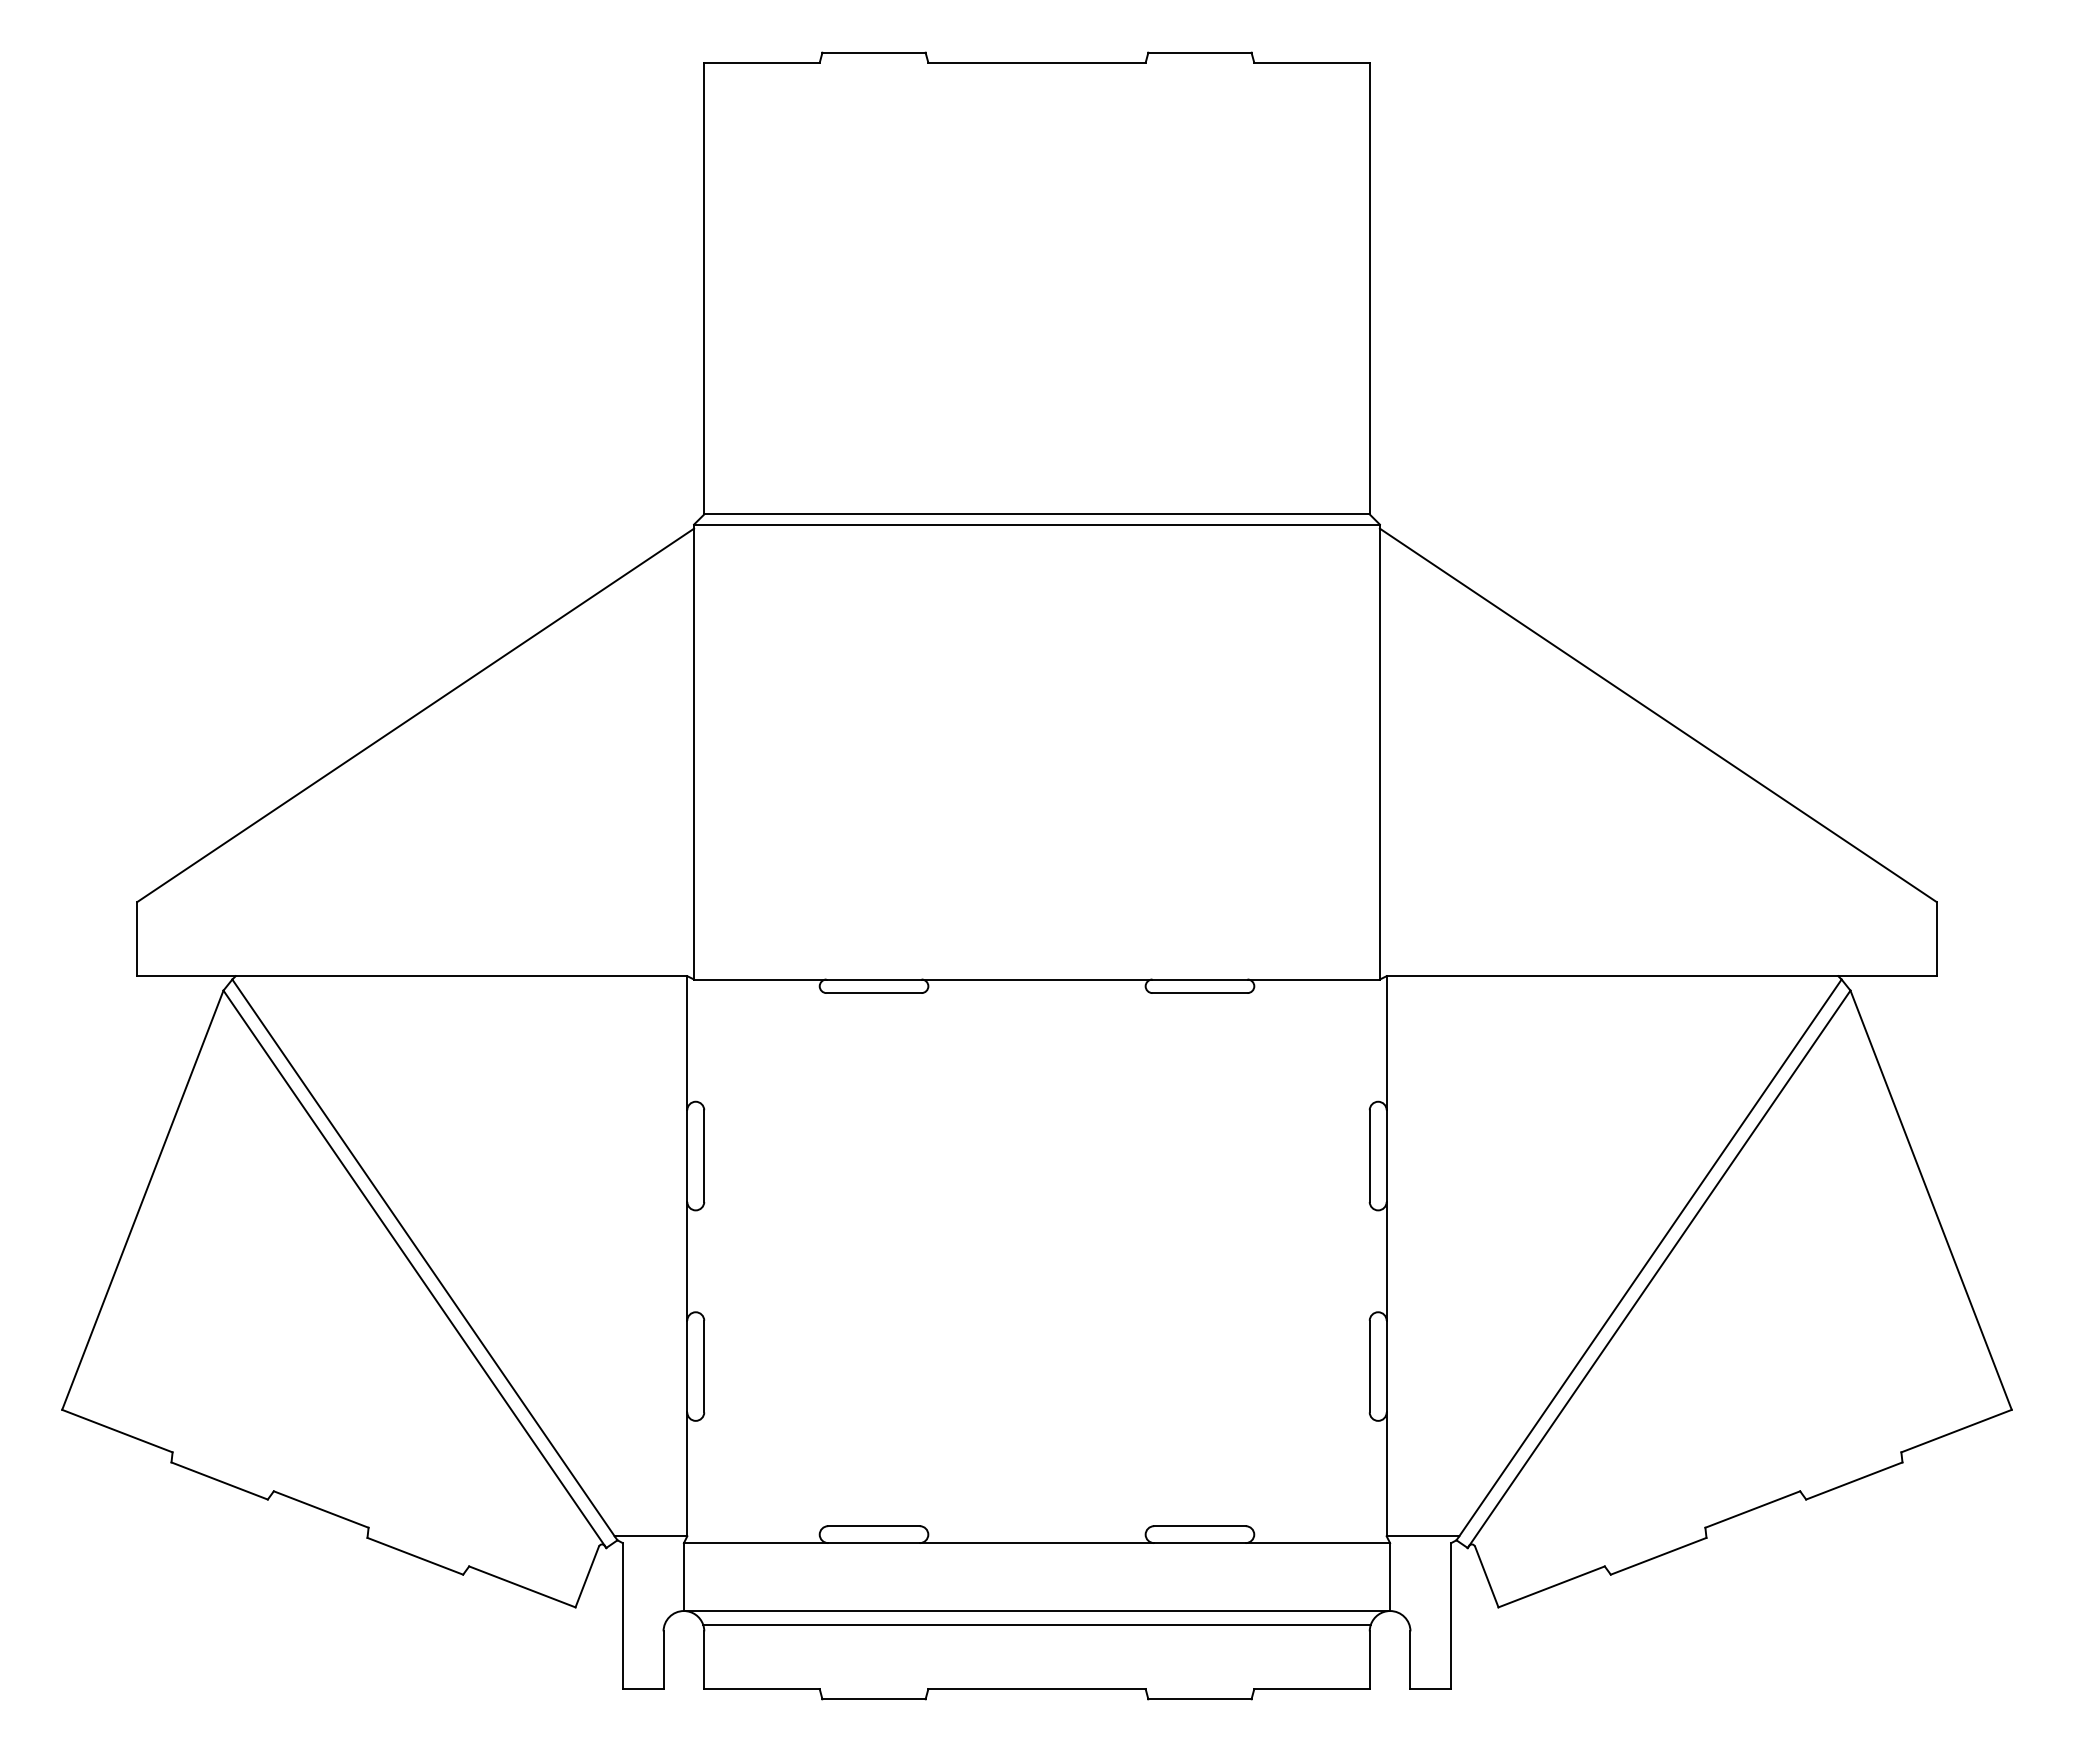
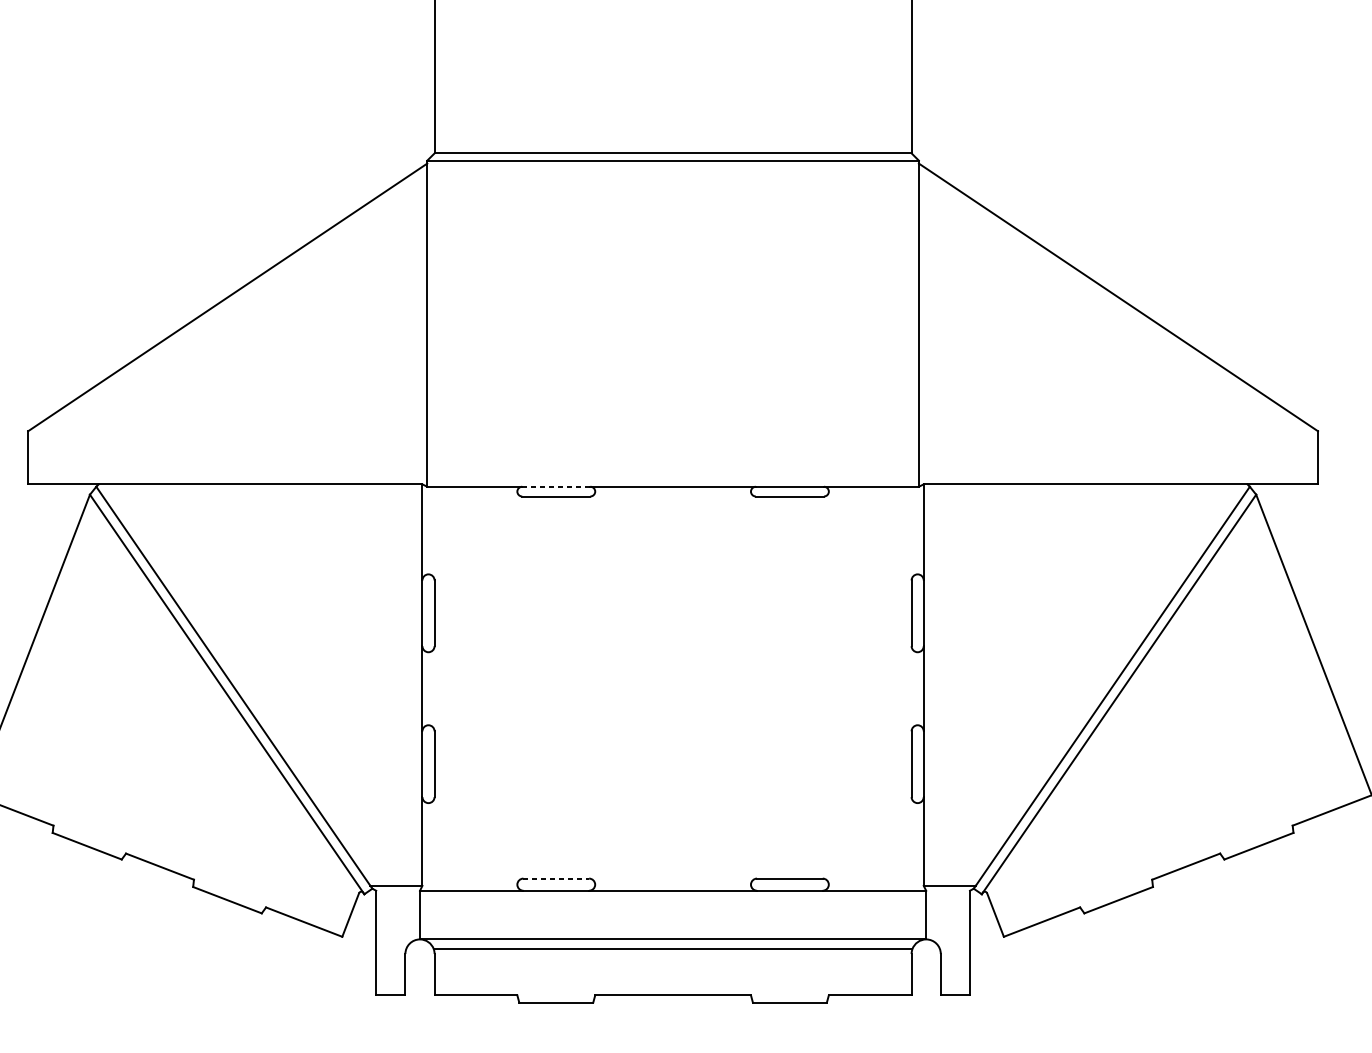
line: (874, 979) -> (556, 486), solid -> dashed
line: (874, 1526) -> (556, 878), solid -> dashed

